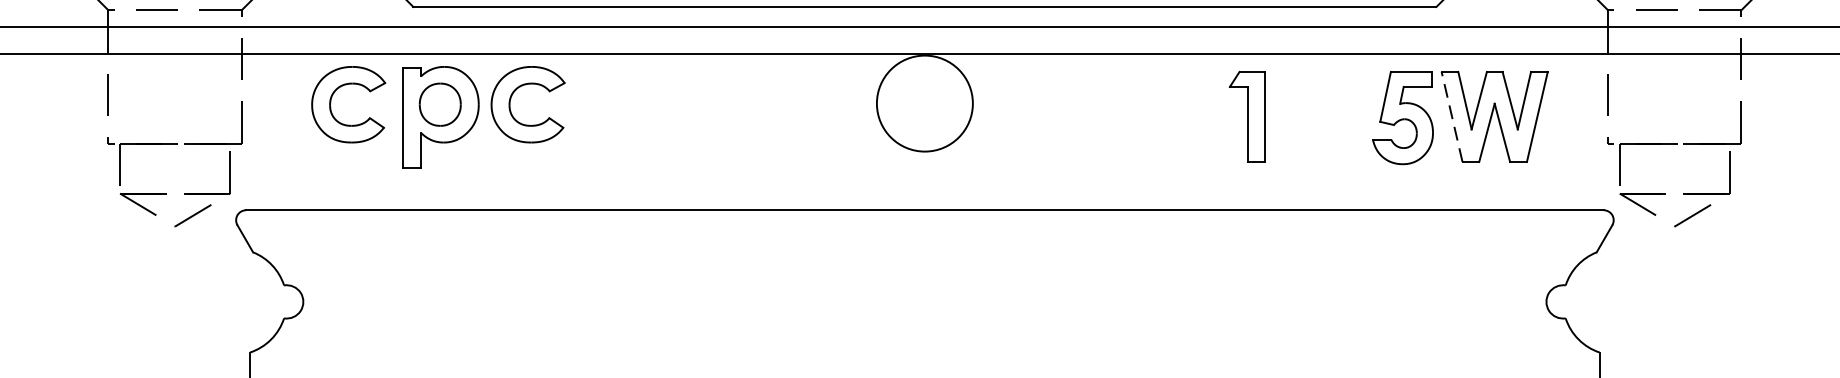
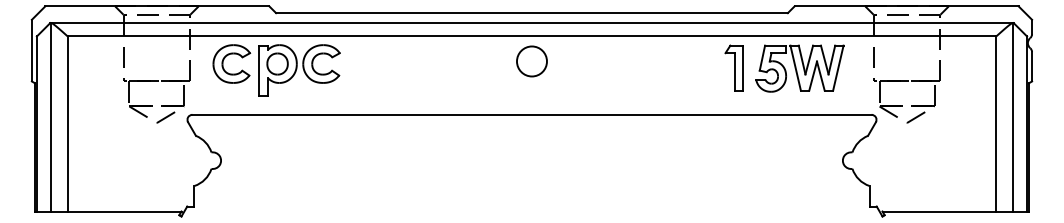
circle: (923, 103) -> (531, 61), size x0.62
part: (1245, 115) -> (733, 67), moved
line: (1451, 115) -> (795, 67), dashed -> solid
part: (438, 117) -> (276, 70), moved

